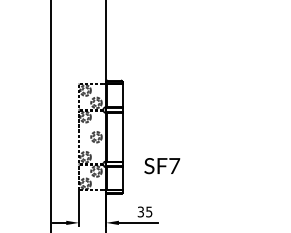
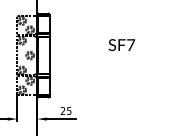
text: (162, 166) -> (122, 45), moved
text: (140, 212) -> (62, 111), 35 -> 25

